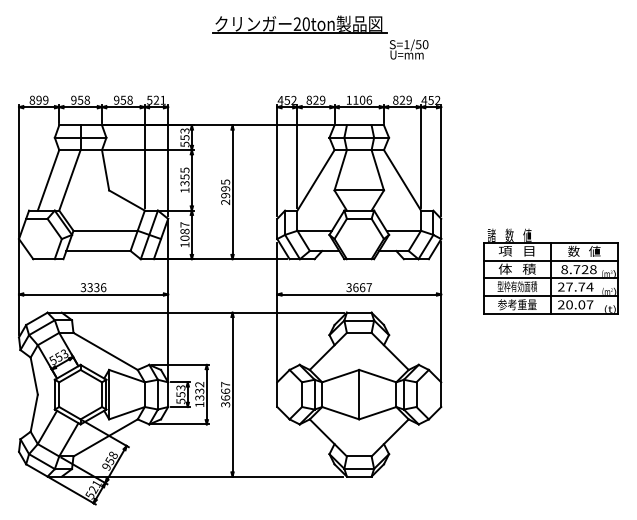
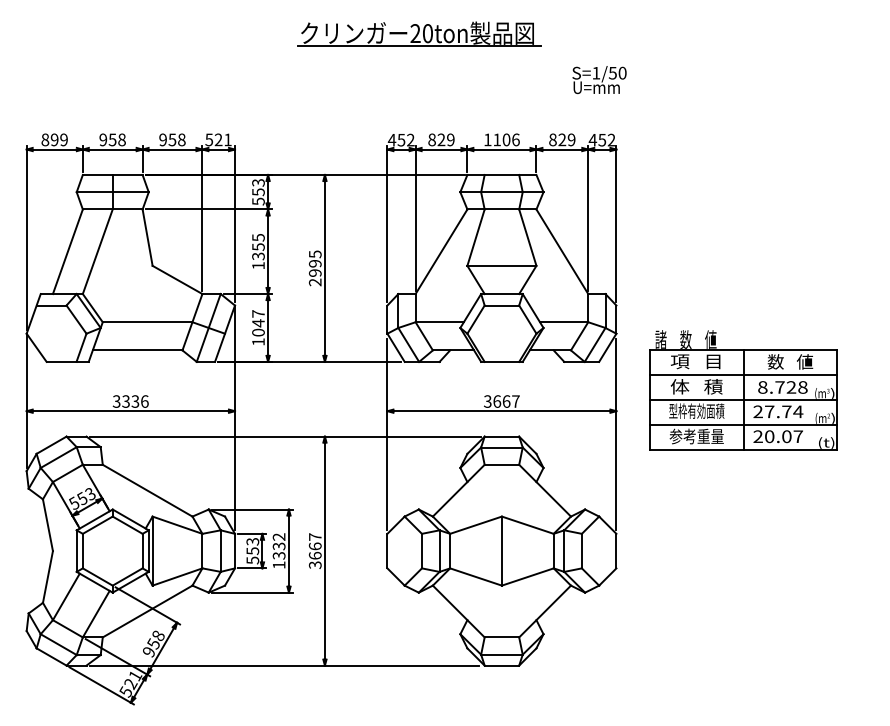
text: (409, 49) -> (599, 80), moved
text: (184, 231) -> (258, 323), 1087 -> 1047
part: (550, 271) -> (743, 390), moved

